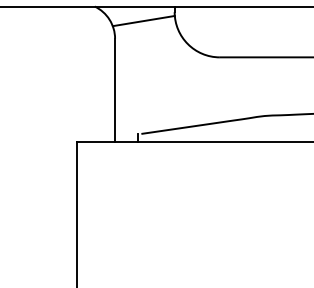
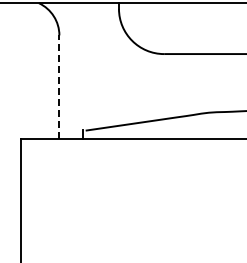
line: (143, 20) -> (87, 17), removed
line: (115, 90) -> (59, 87), solid -> dashed

